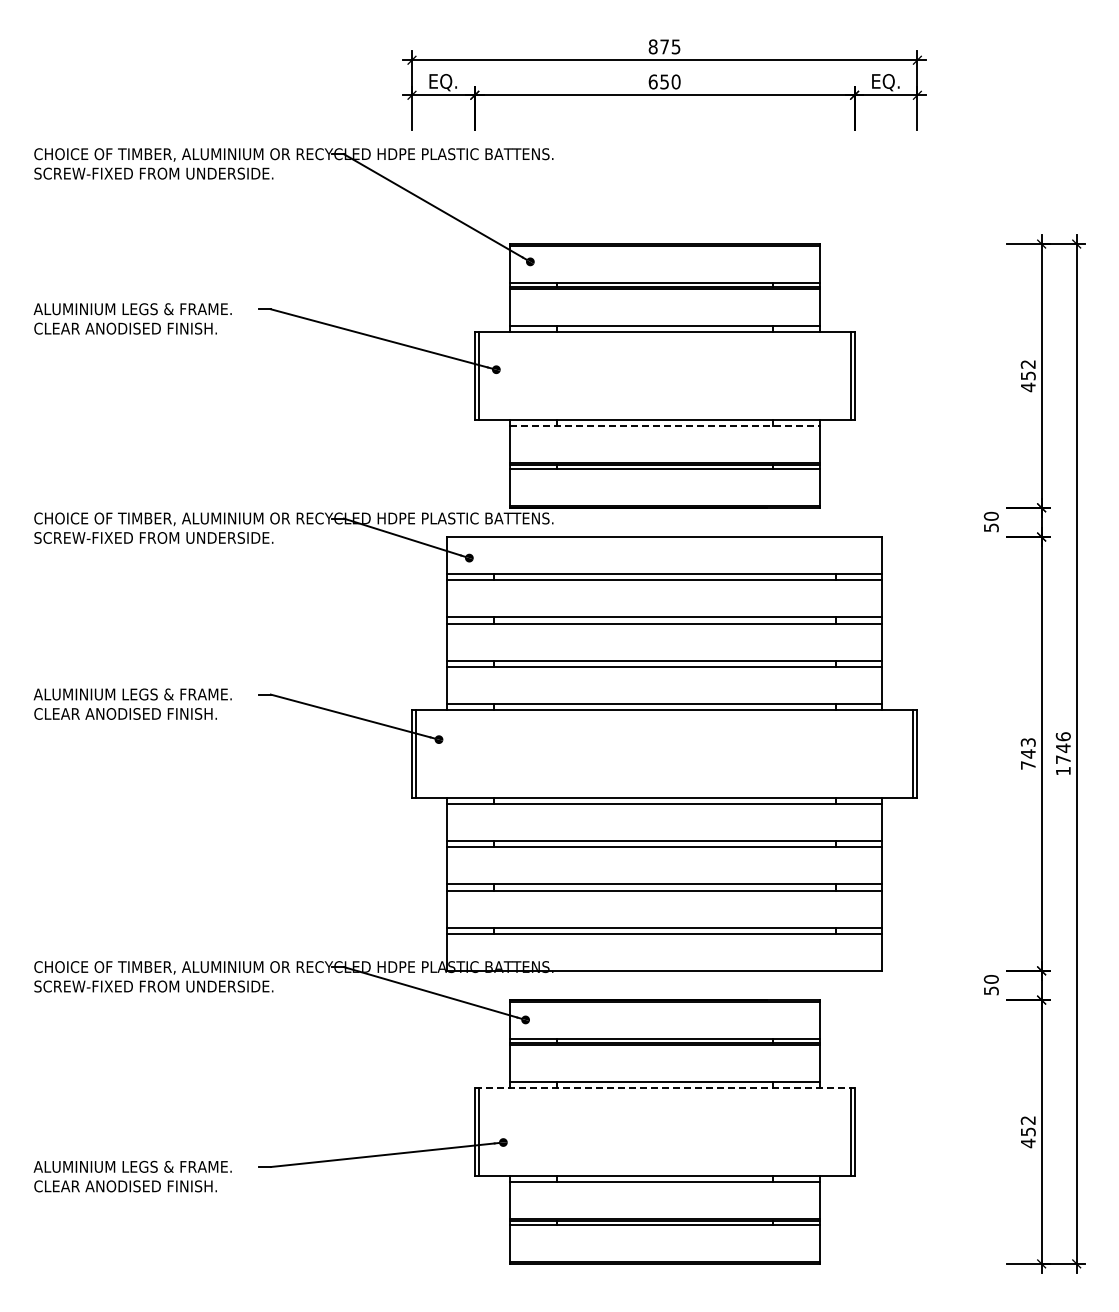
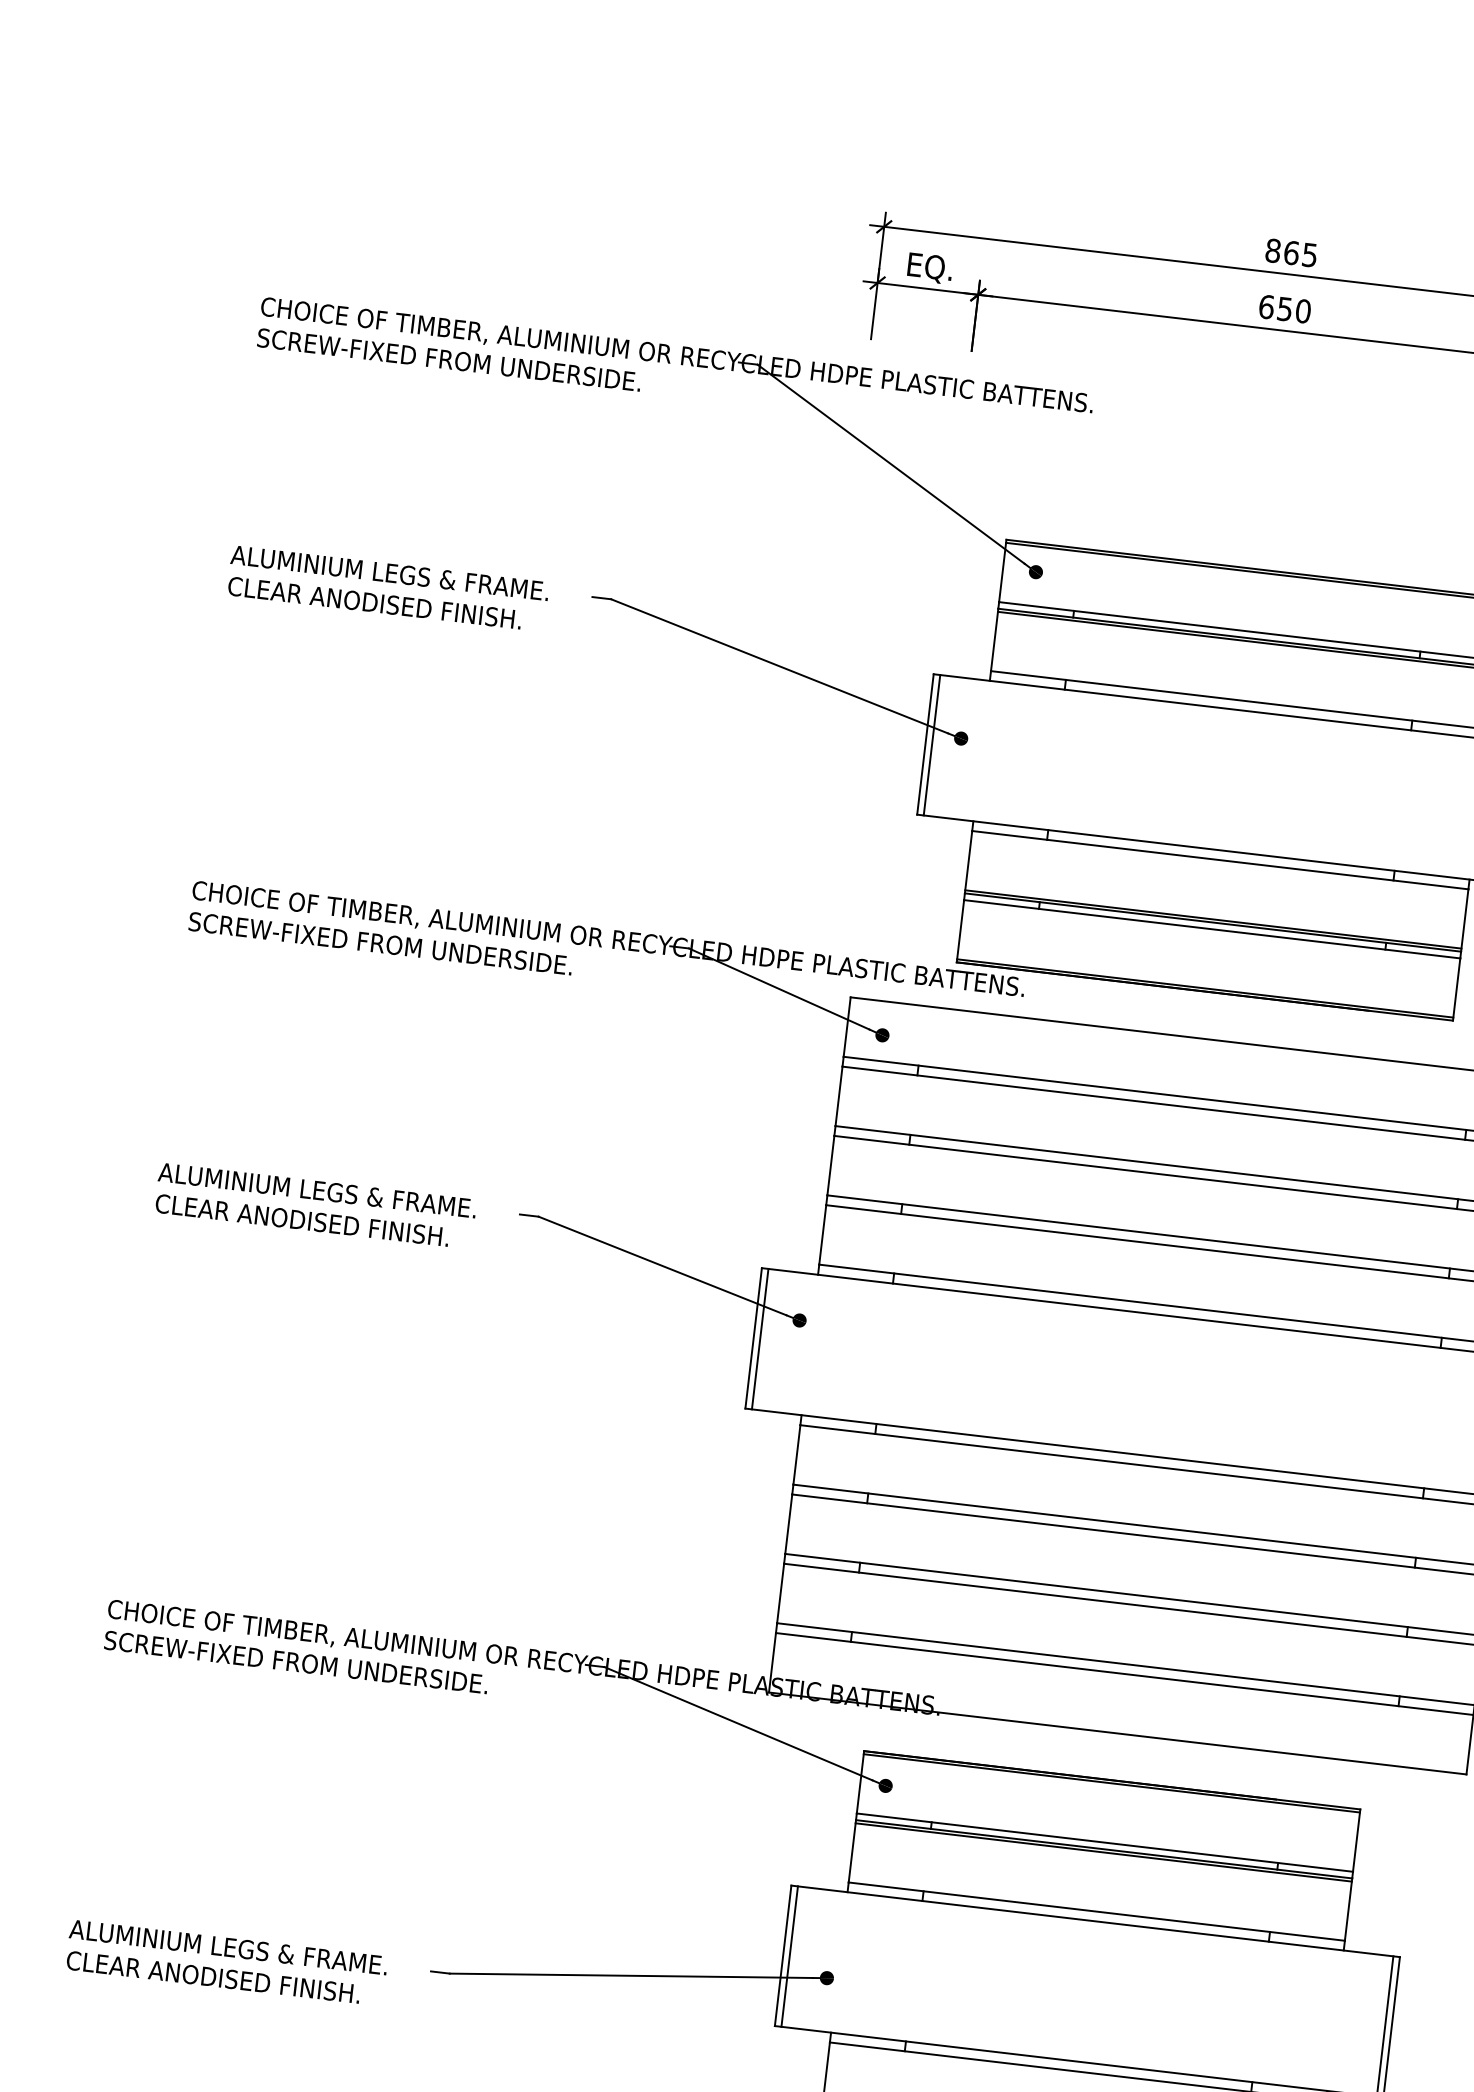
text: (664, 46) -> (1291, 252), 875 -> 865
line: (664, 425) -> (1220, 859), dashed -> solid
line: (664, 1088) -> (1095, 1921), dashed -> solid

